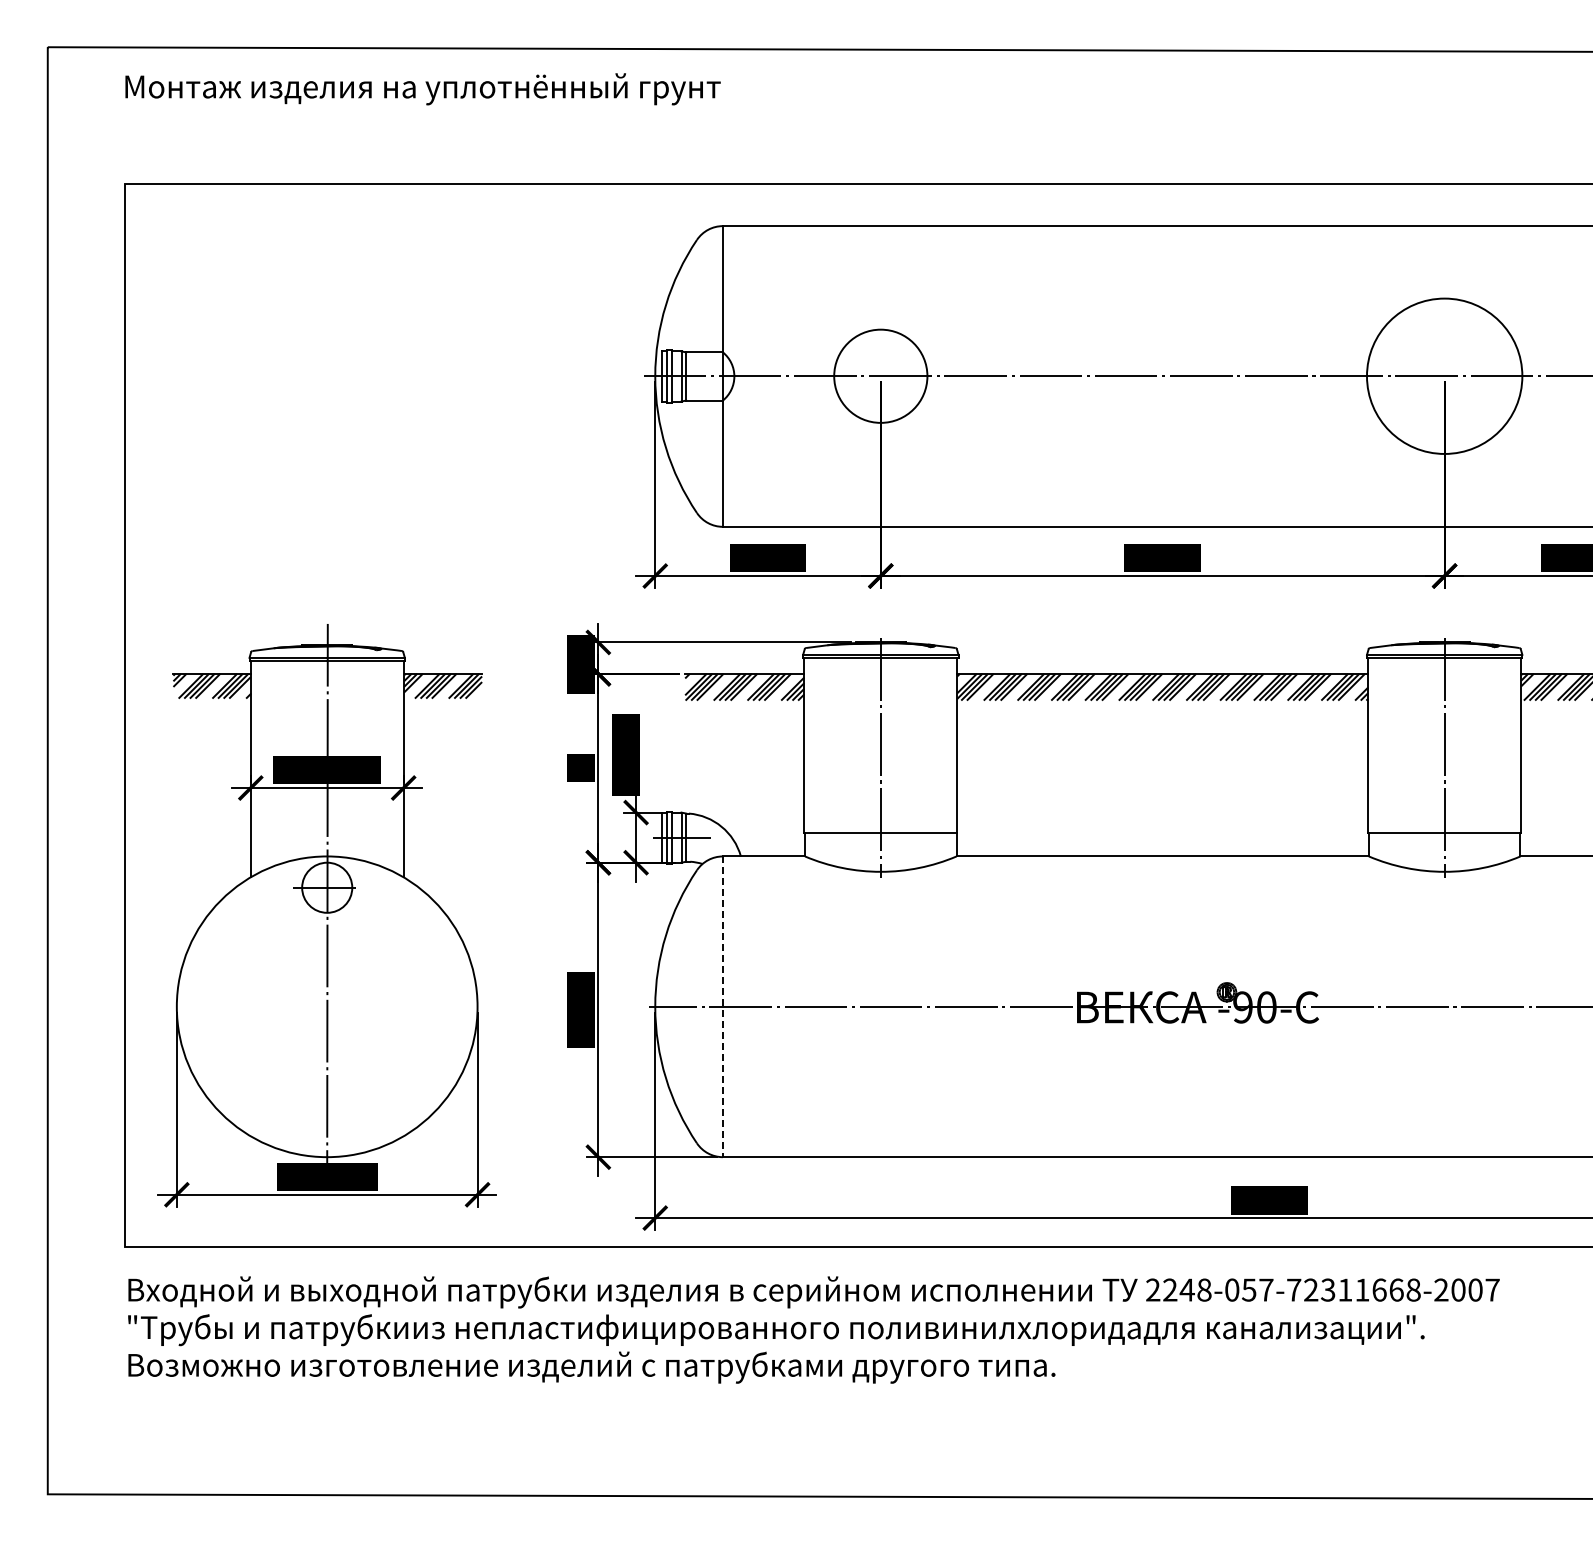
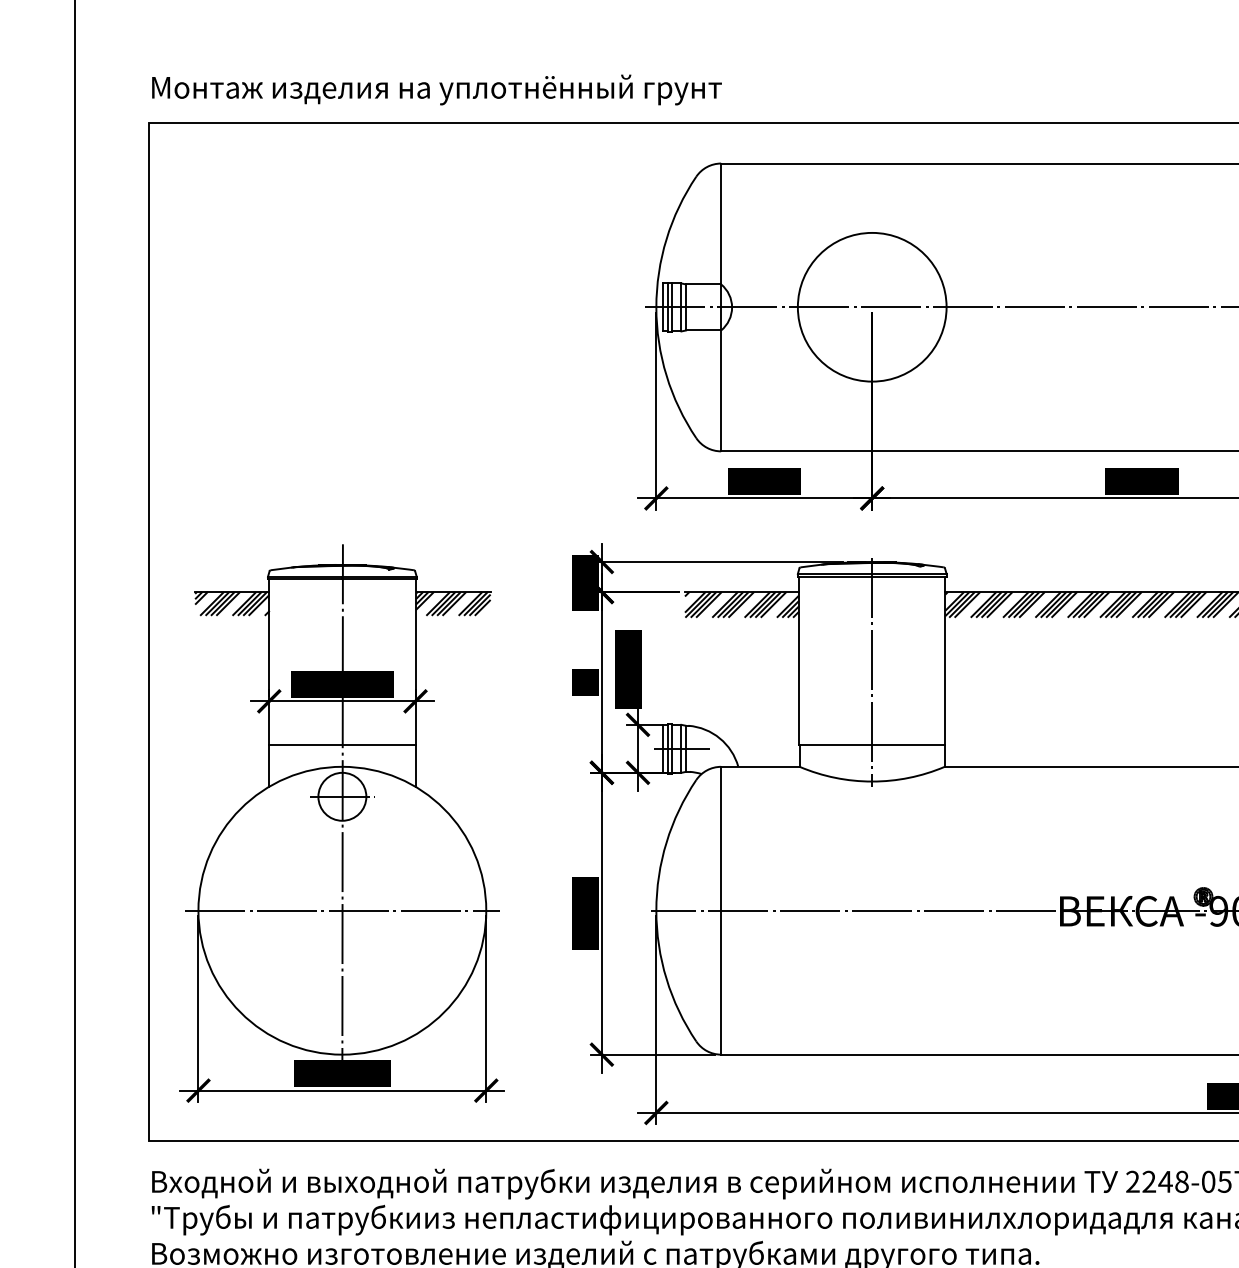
text: (422, 89) -> (436, 90), moved
circle: (880, 375) -> (871, 306), size x1.67
line: (326, 833) -> (341, 744), added
line: (326, 1006) -> (341, 910), added
line: (722, 1007) -> (720, 911), dashed -> solid

